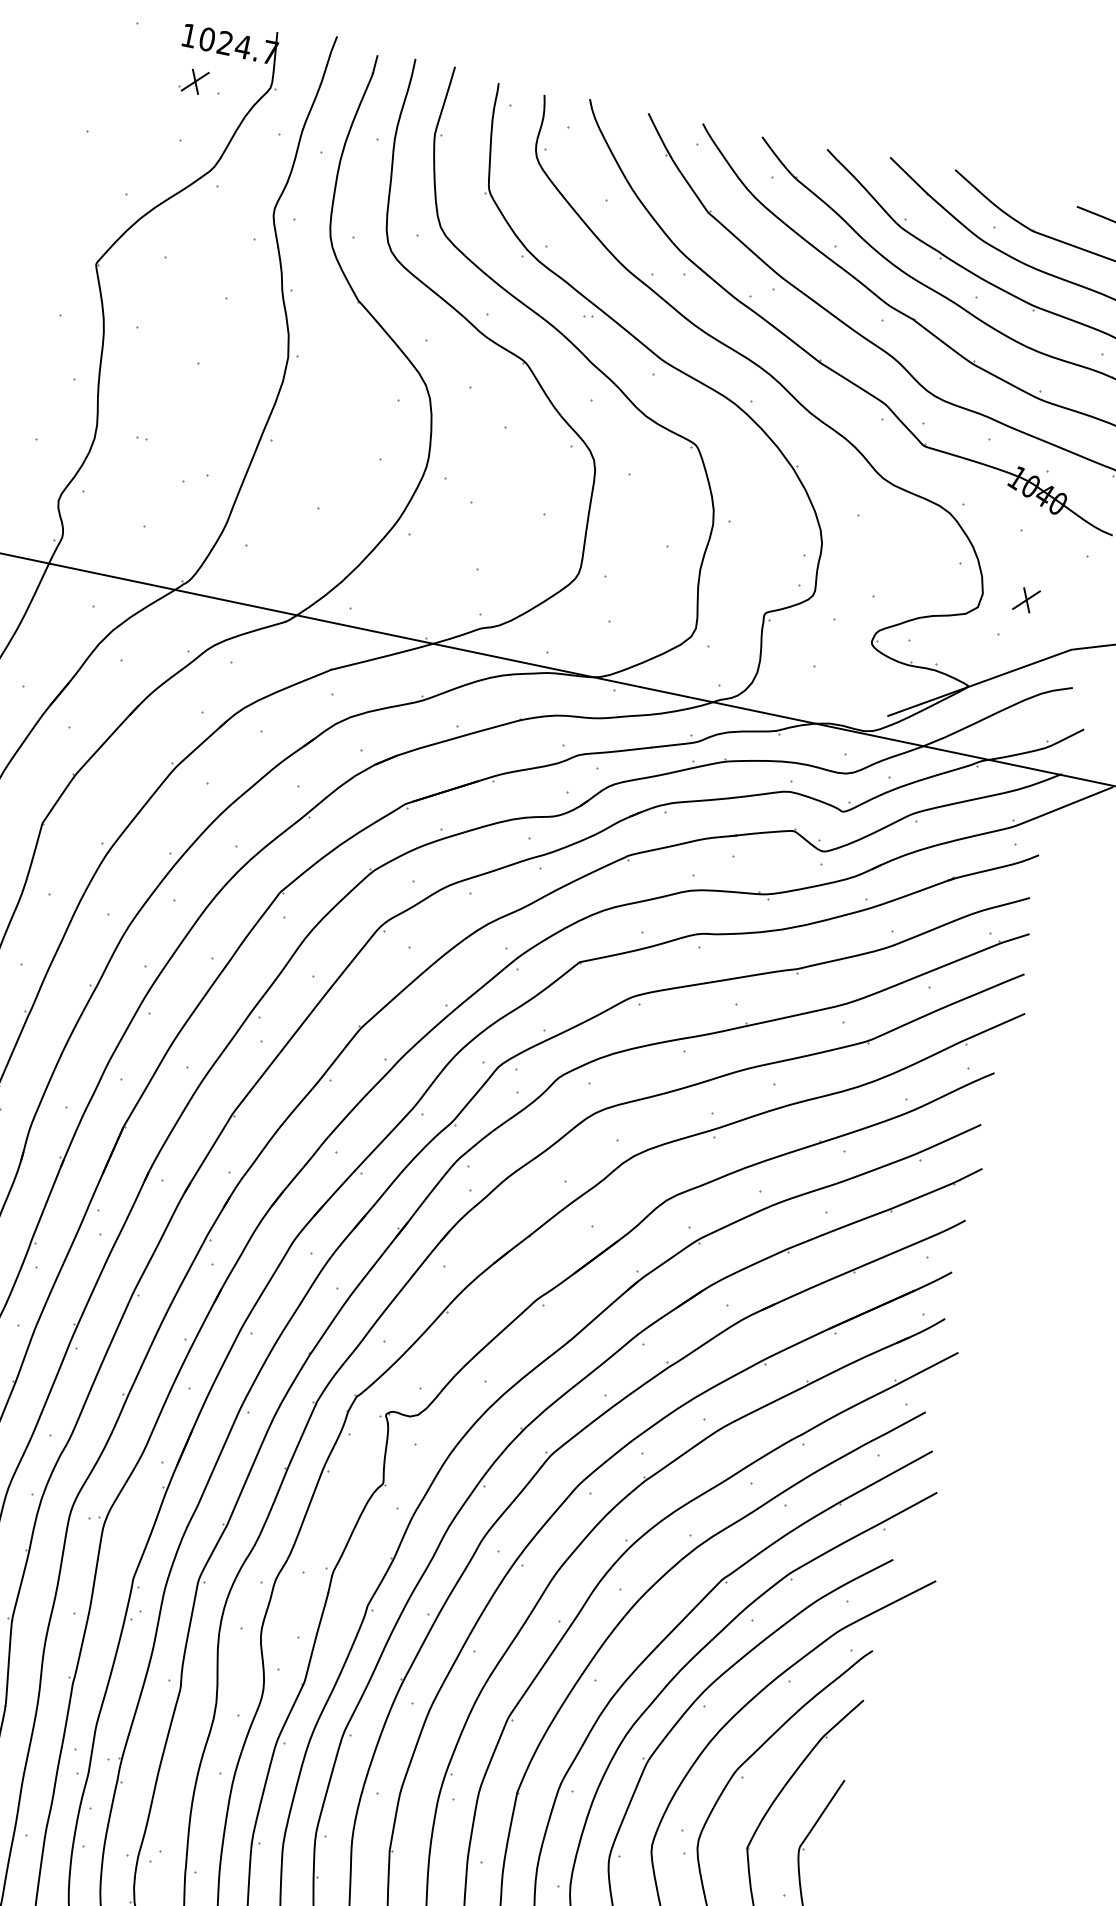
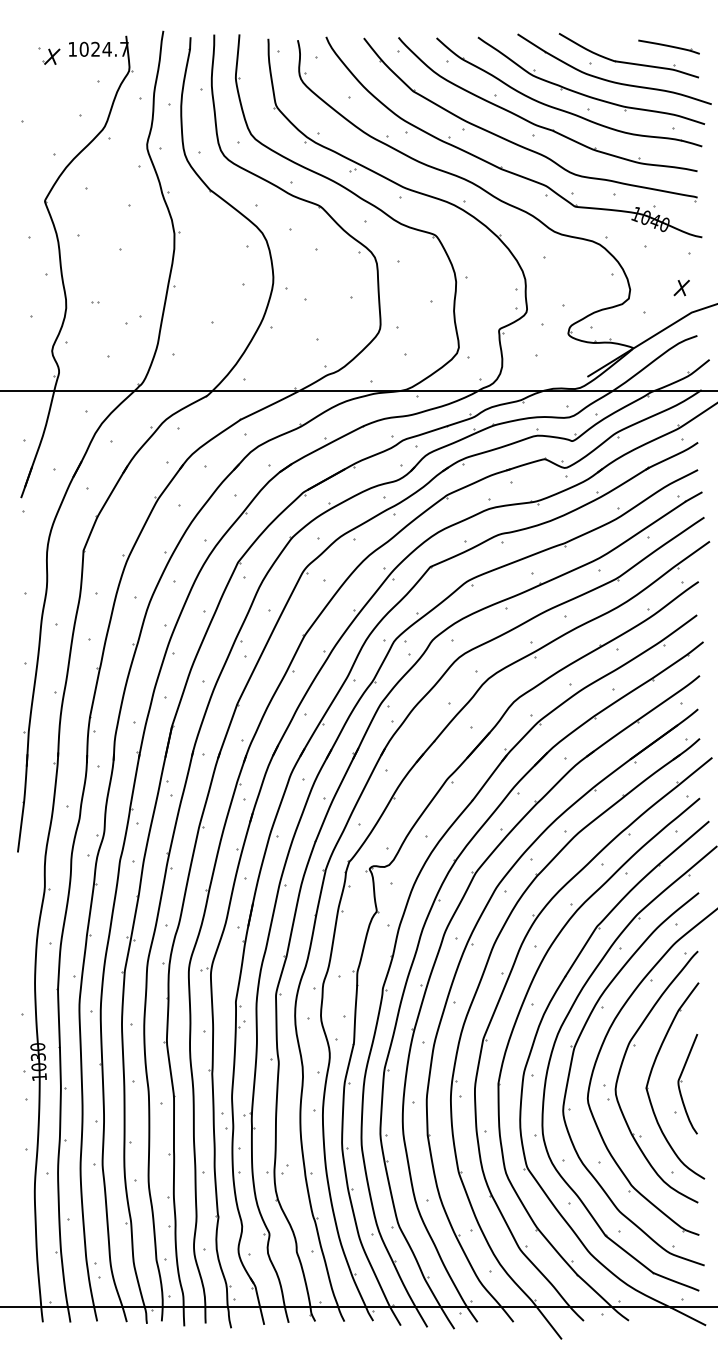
part: (194, 81) -> (51, 56), moved
part: (1026, 599) -> (681, 287), moved

